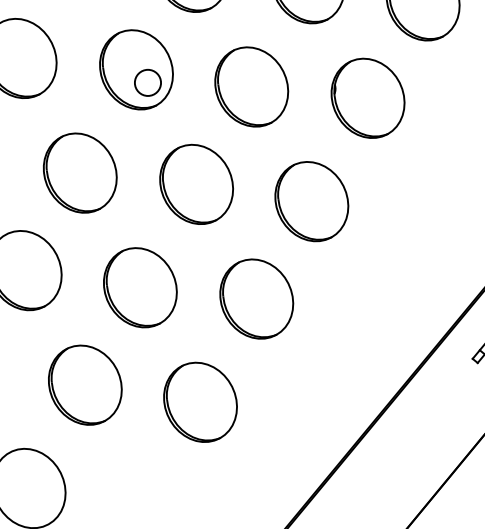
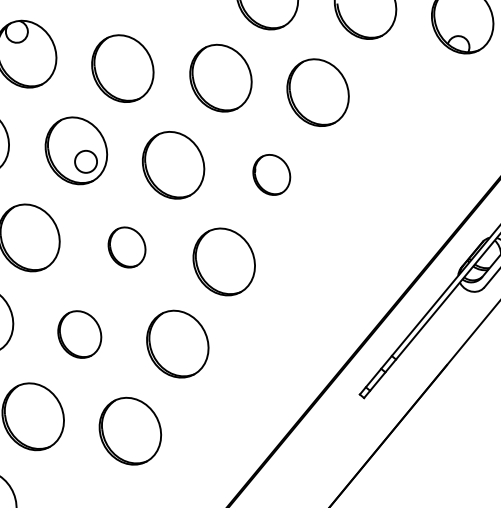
part: (367, 97) -> (271, 174), size x0.6
part: (195, 184) -> (126, 247), size x0.6
part: (140, 287) -> (79, 334), size x0.7

